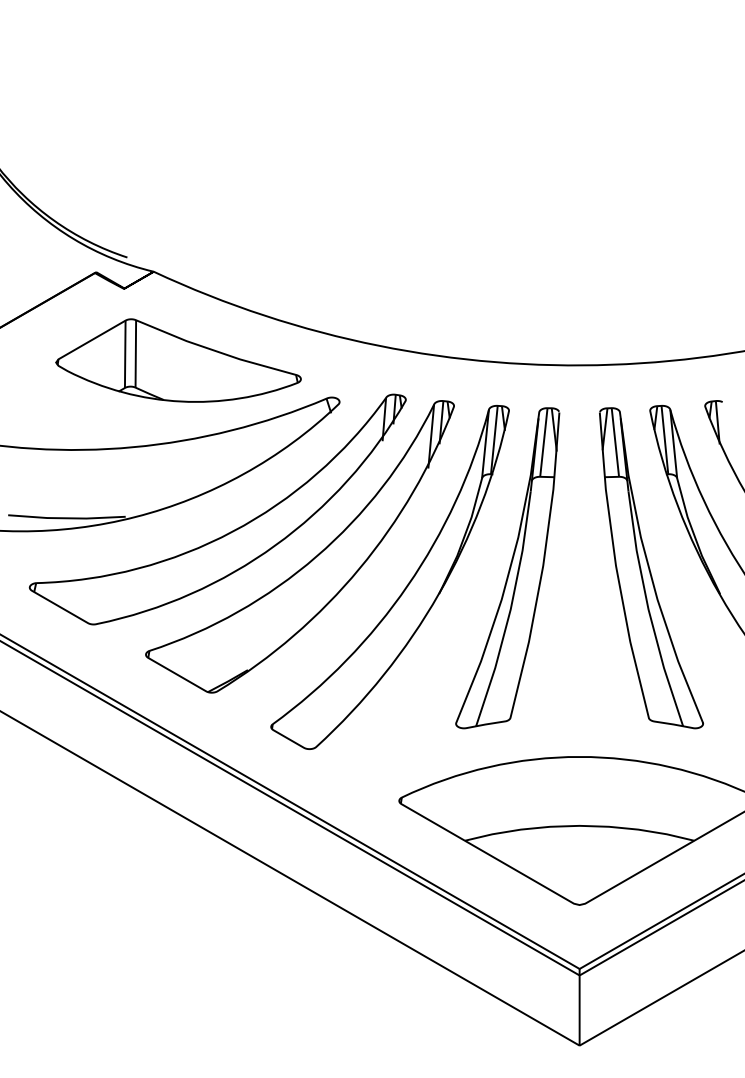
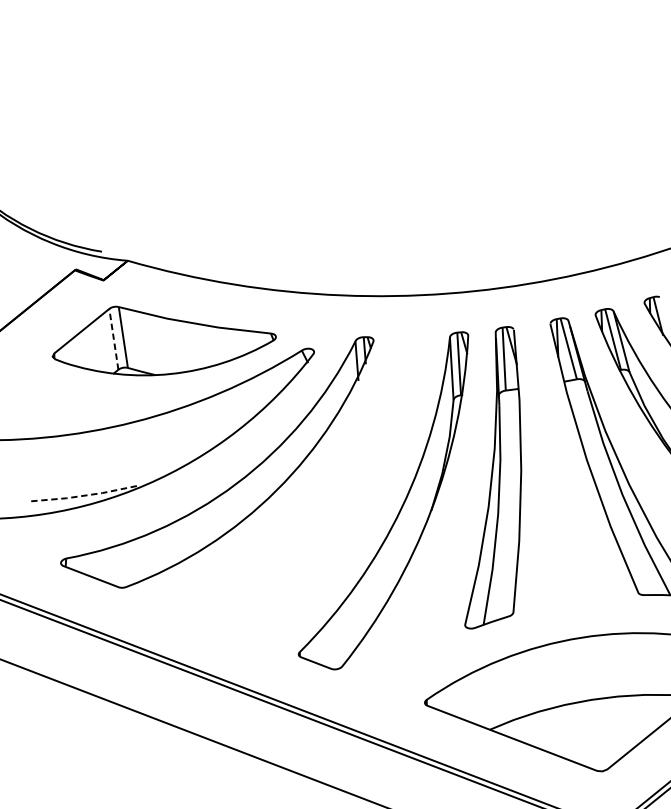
line: (125, 354) -> (114, 339), solid -> dashed
line: (66, 518) -> (84, 495), solid -> dashed
part: (312, 558) -> (312, 496), removed

